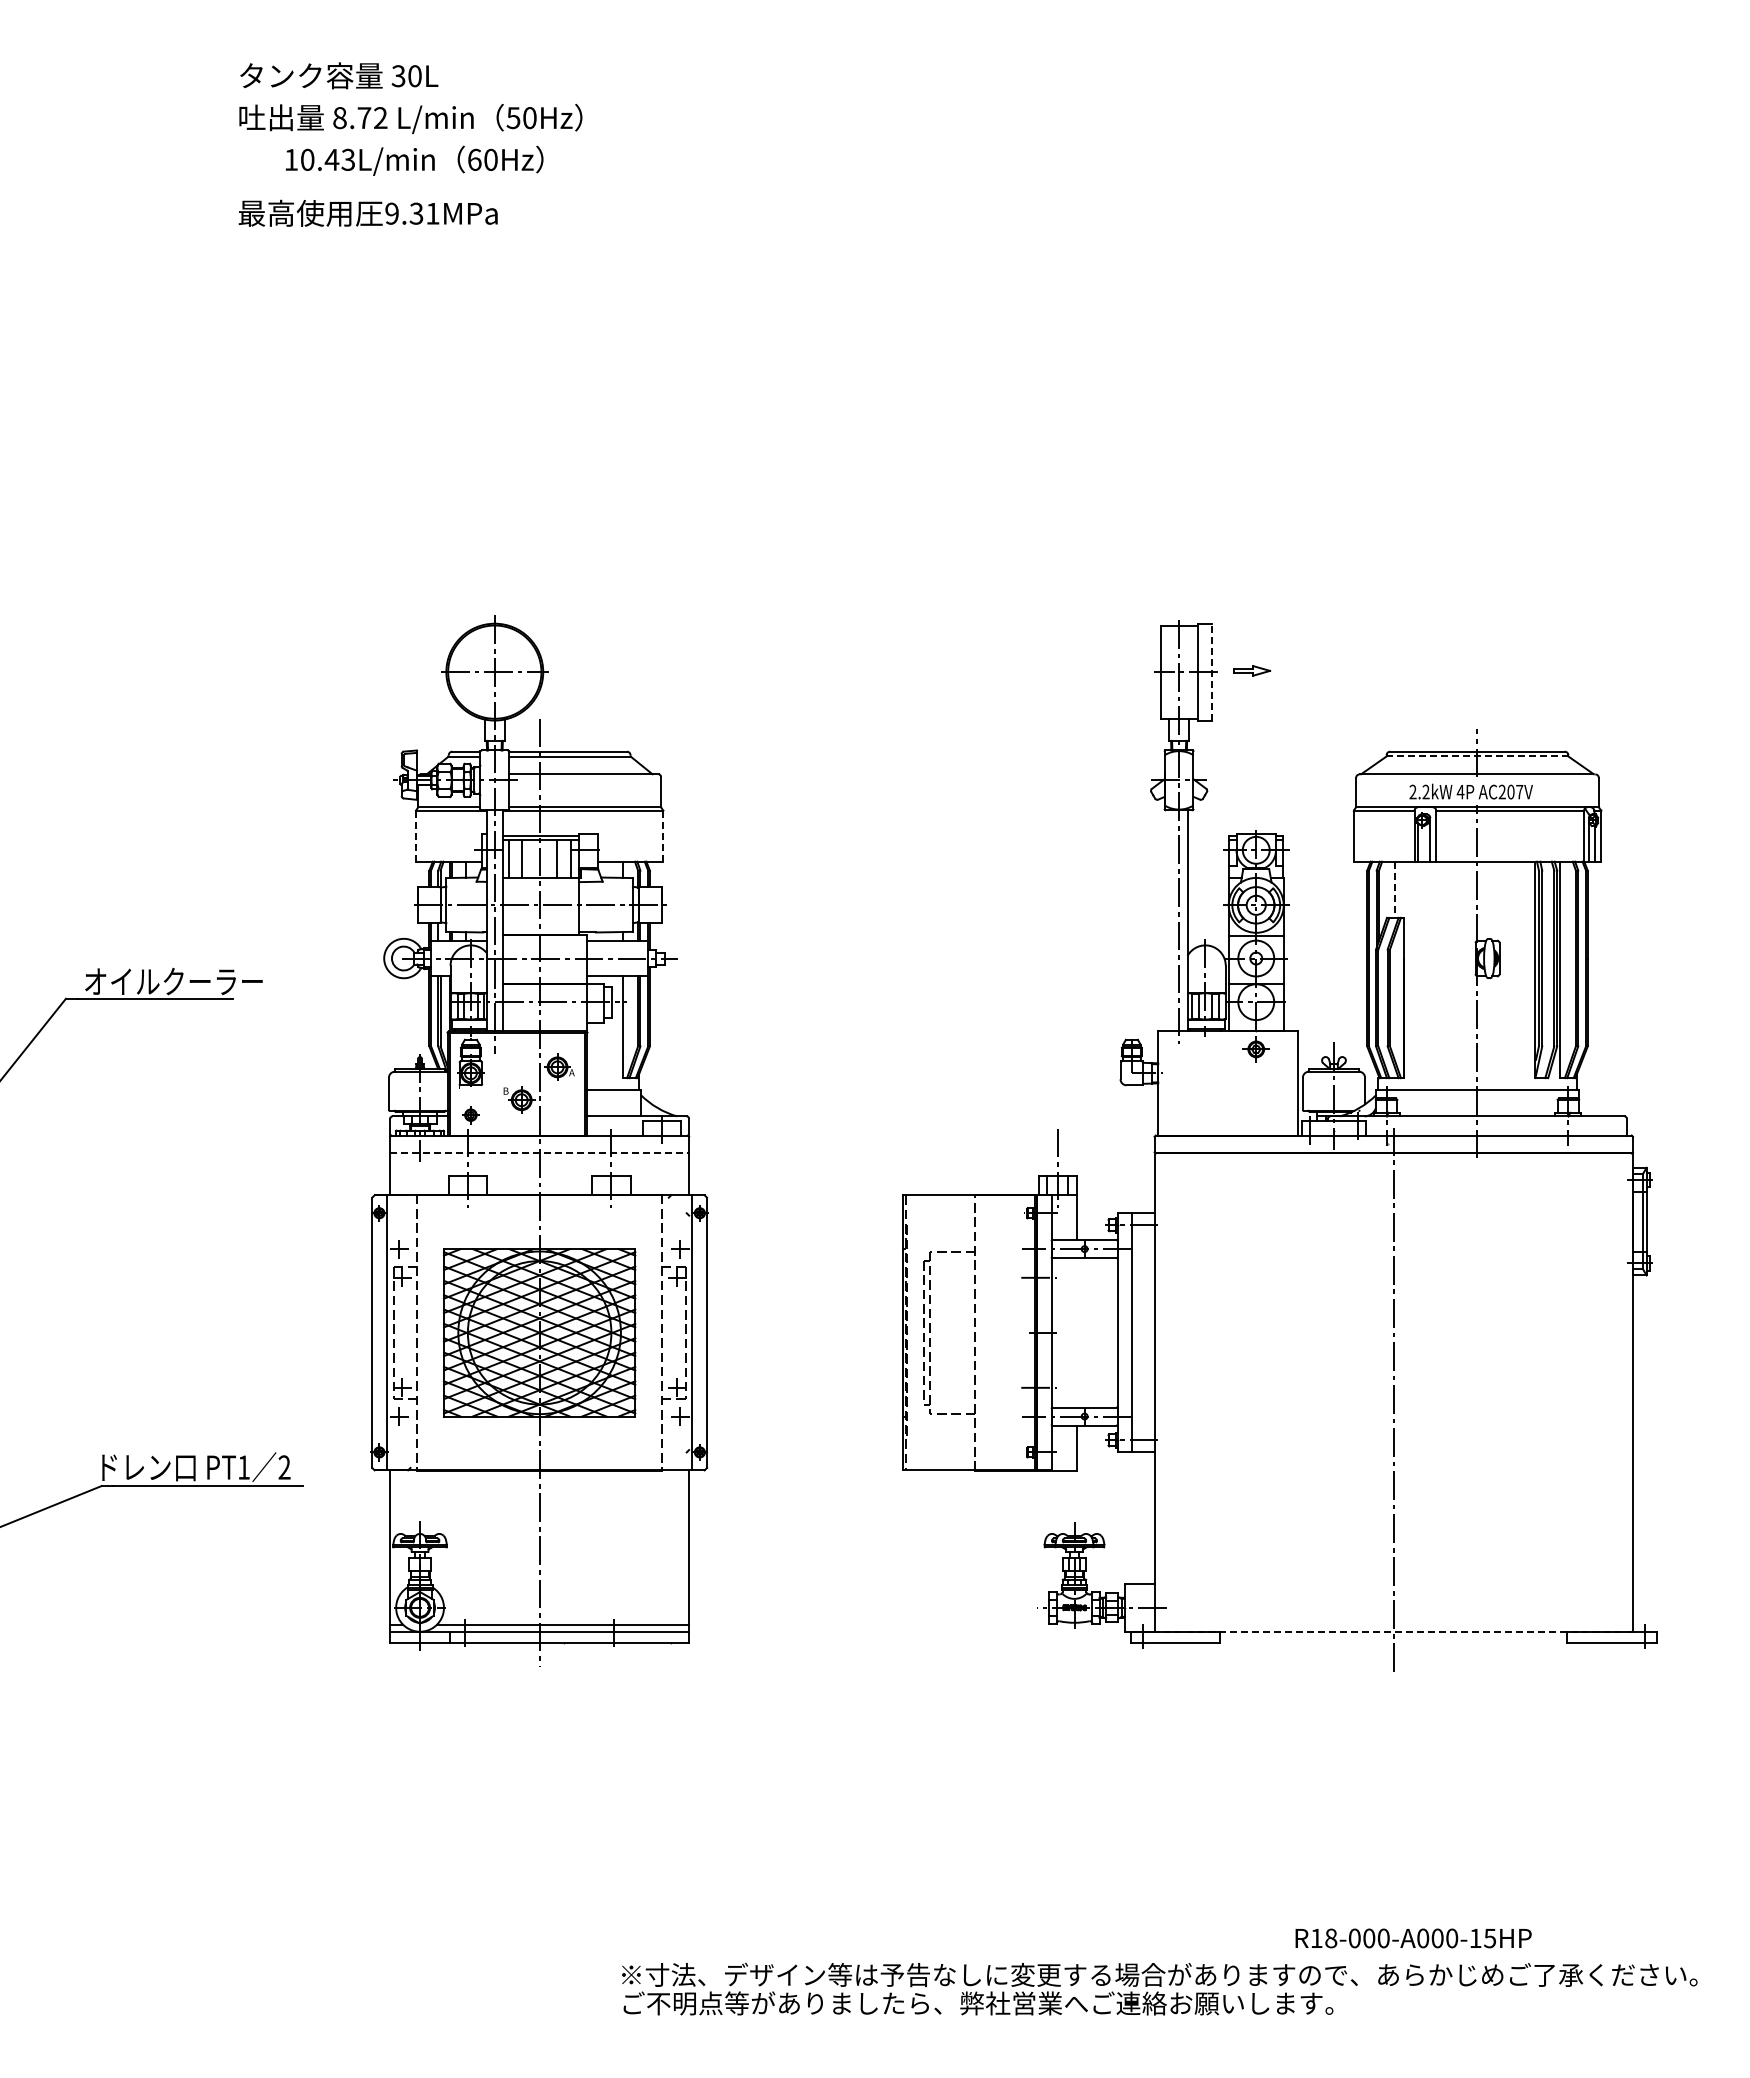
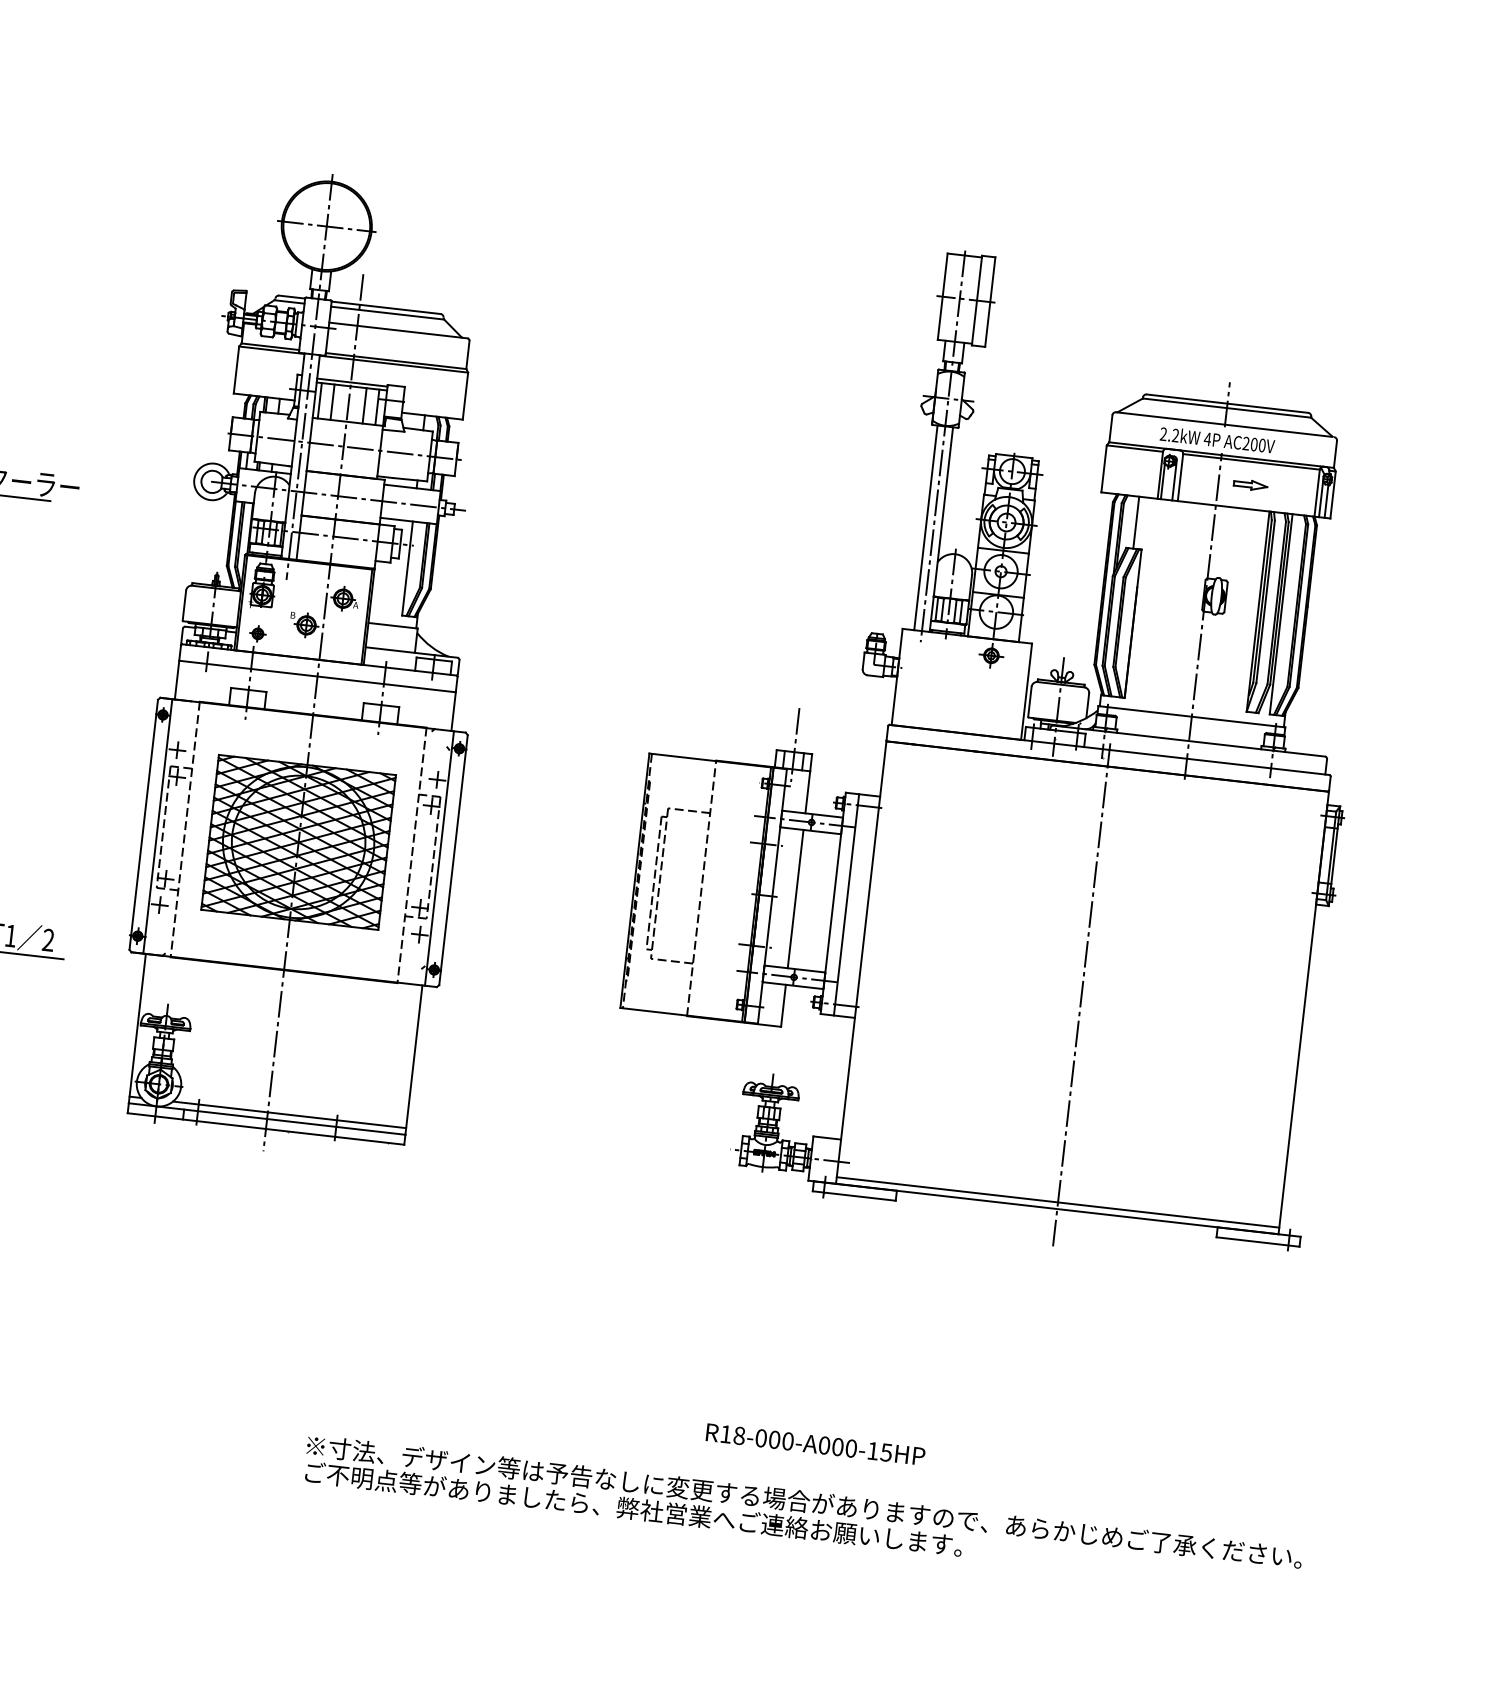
part: (1252, 670) -> (1251, 484), moved
line: (1212, 671) -> (990, 301), dashed -> solid
line: (1477, 756) -> (1227, 408), dashed -> solid
text: (1519, 791) -> (1262, 444), AC207V -> AC200V
line: (415, 836) -> (236, 370), dashed -> solid
line: (663, 836) -> (465, 396), dashed -> solid
line: (1394, 890) -> (1136, 523), dashed -> solid
line: (1170, 920) -> (925, 527), added
line: (540, 1153) -> (318, 676), dashed -> solid
line: (1076, 1332) -> (795, 898), added
line: (1393, 1624) -> (1057, 1202), added
line: (1393, 1631) -> (1057, 1208), dashed -> solid
text: (1413, 1938) -> (815, 1444), moved

